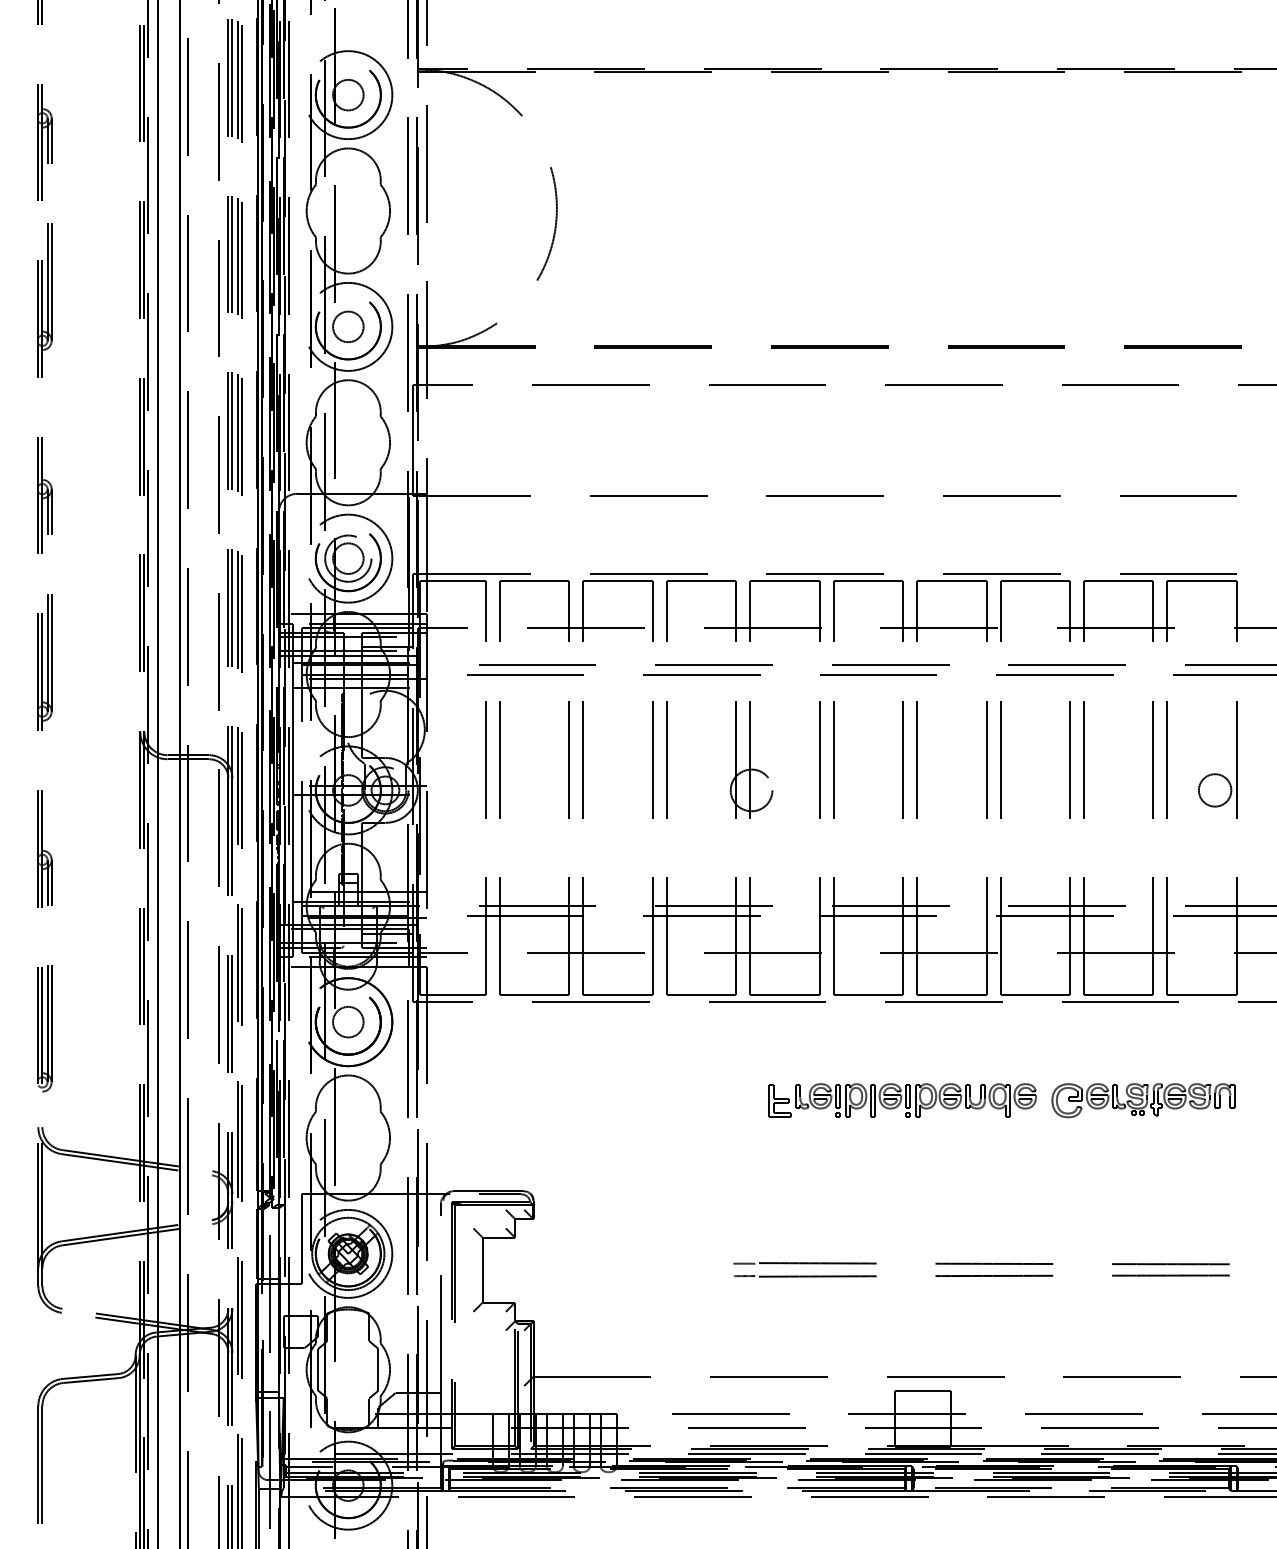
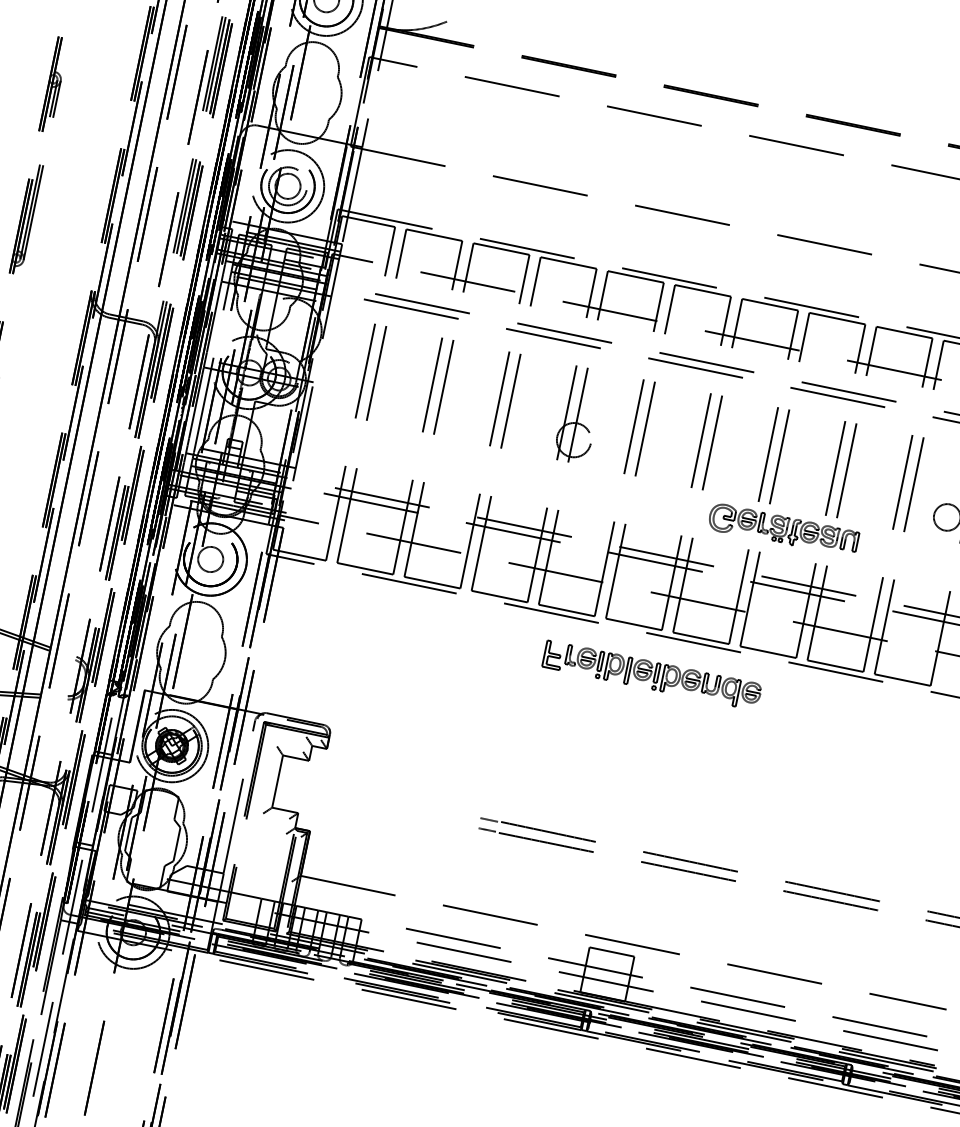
part: (902, 1100) -> (652, 675), moved
part: (1143, 1100) -> (783, 530), moved

